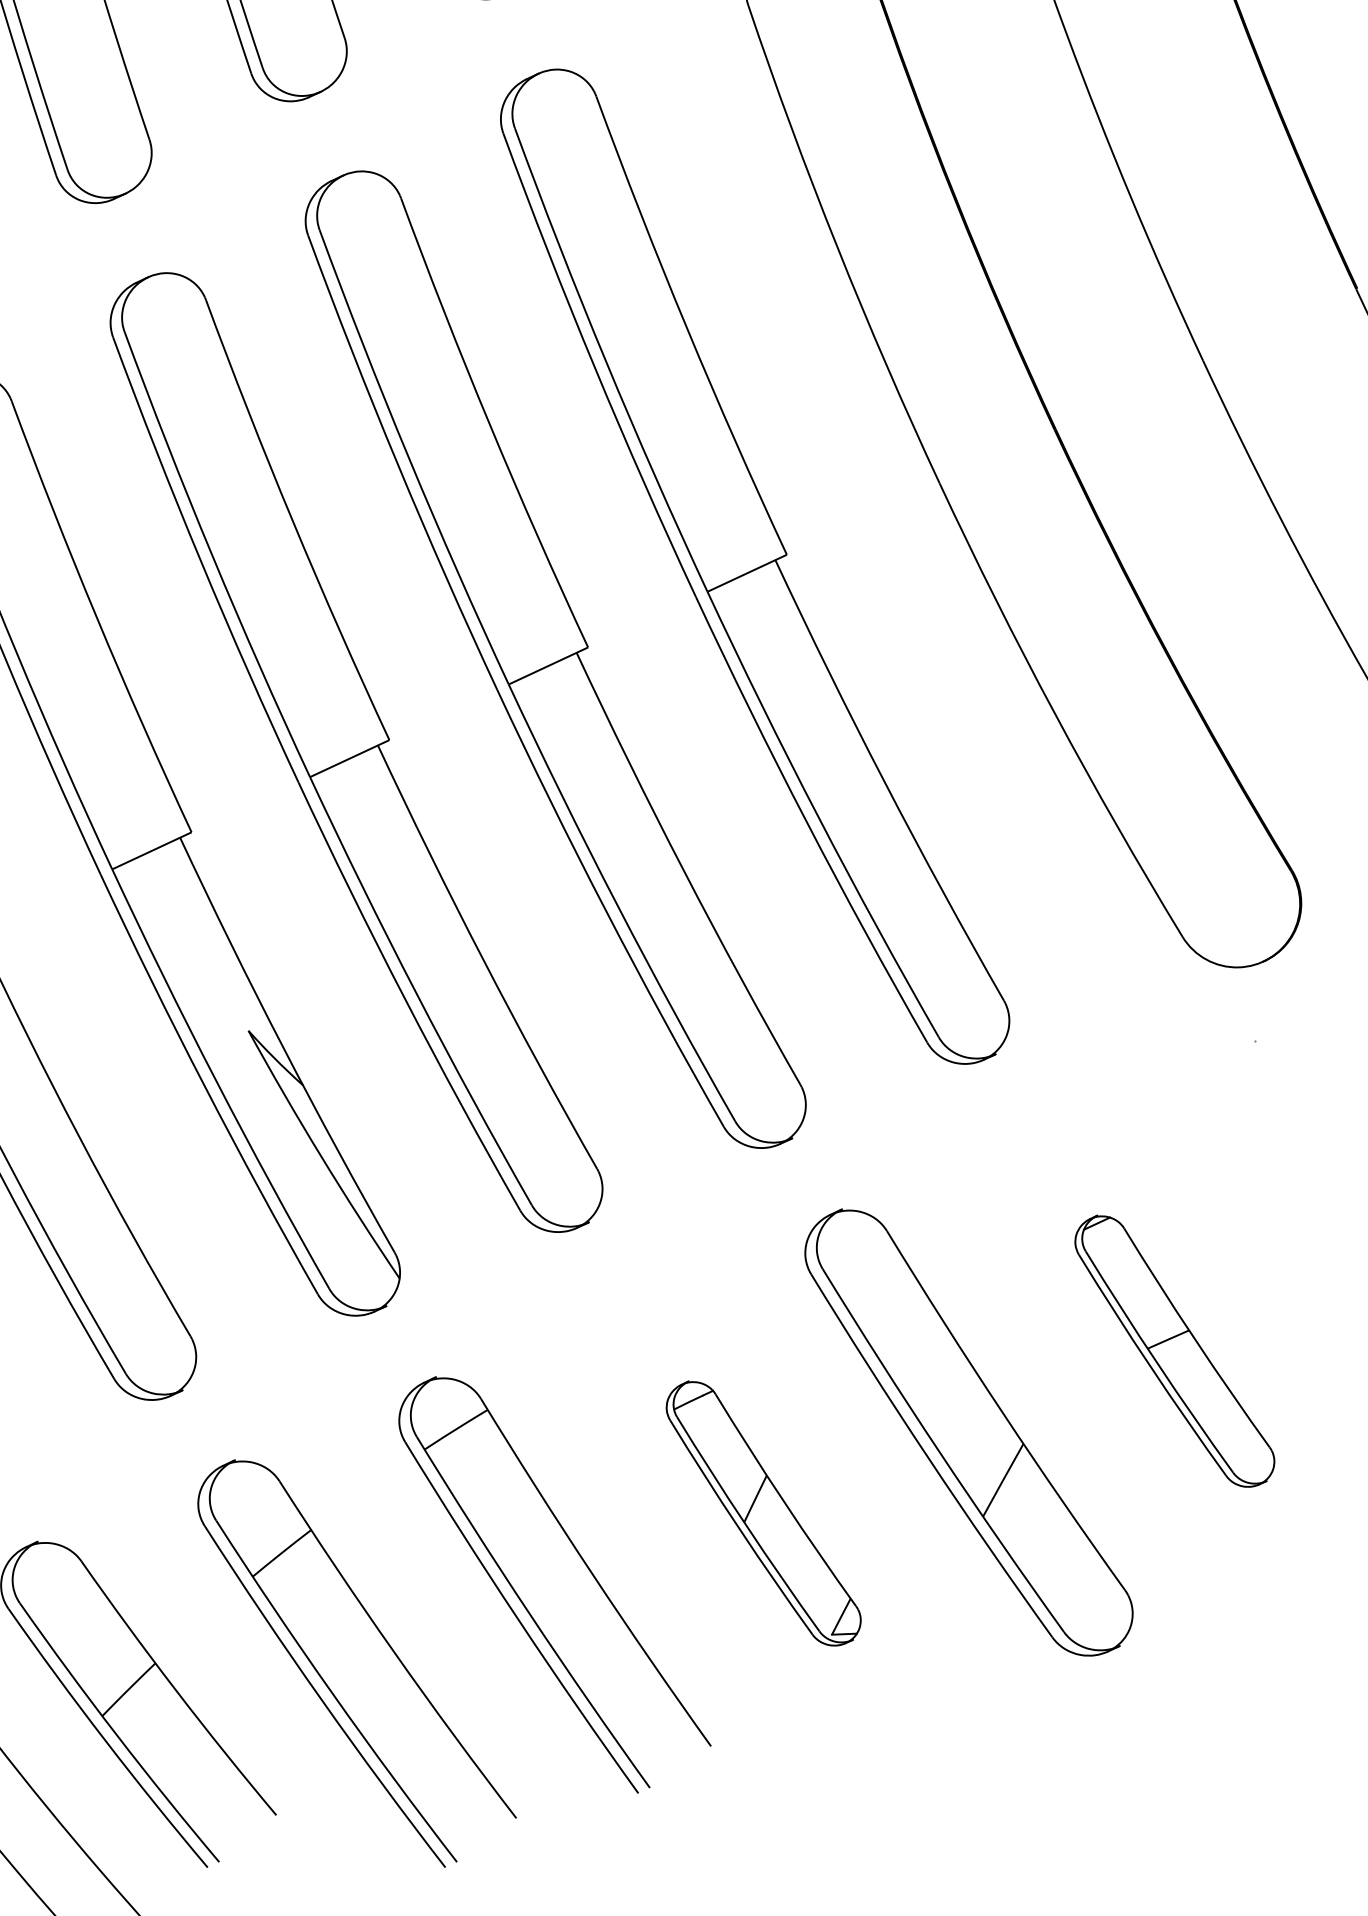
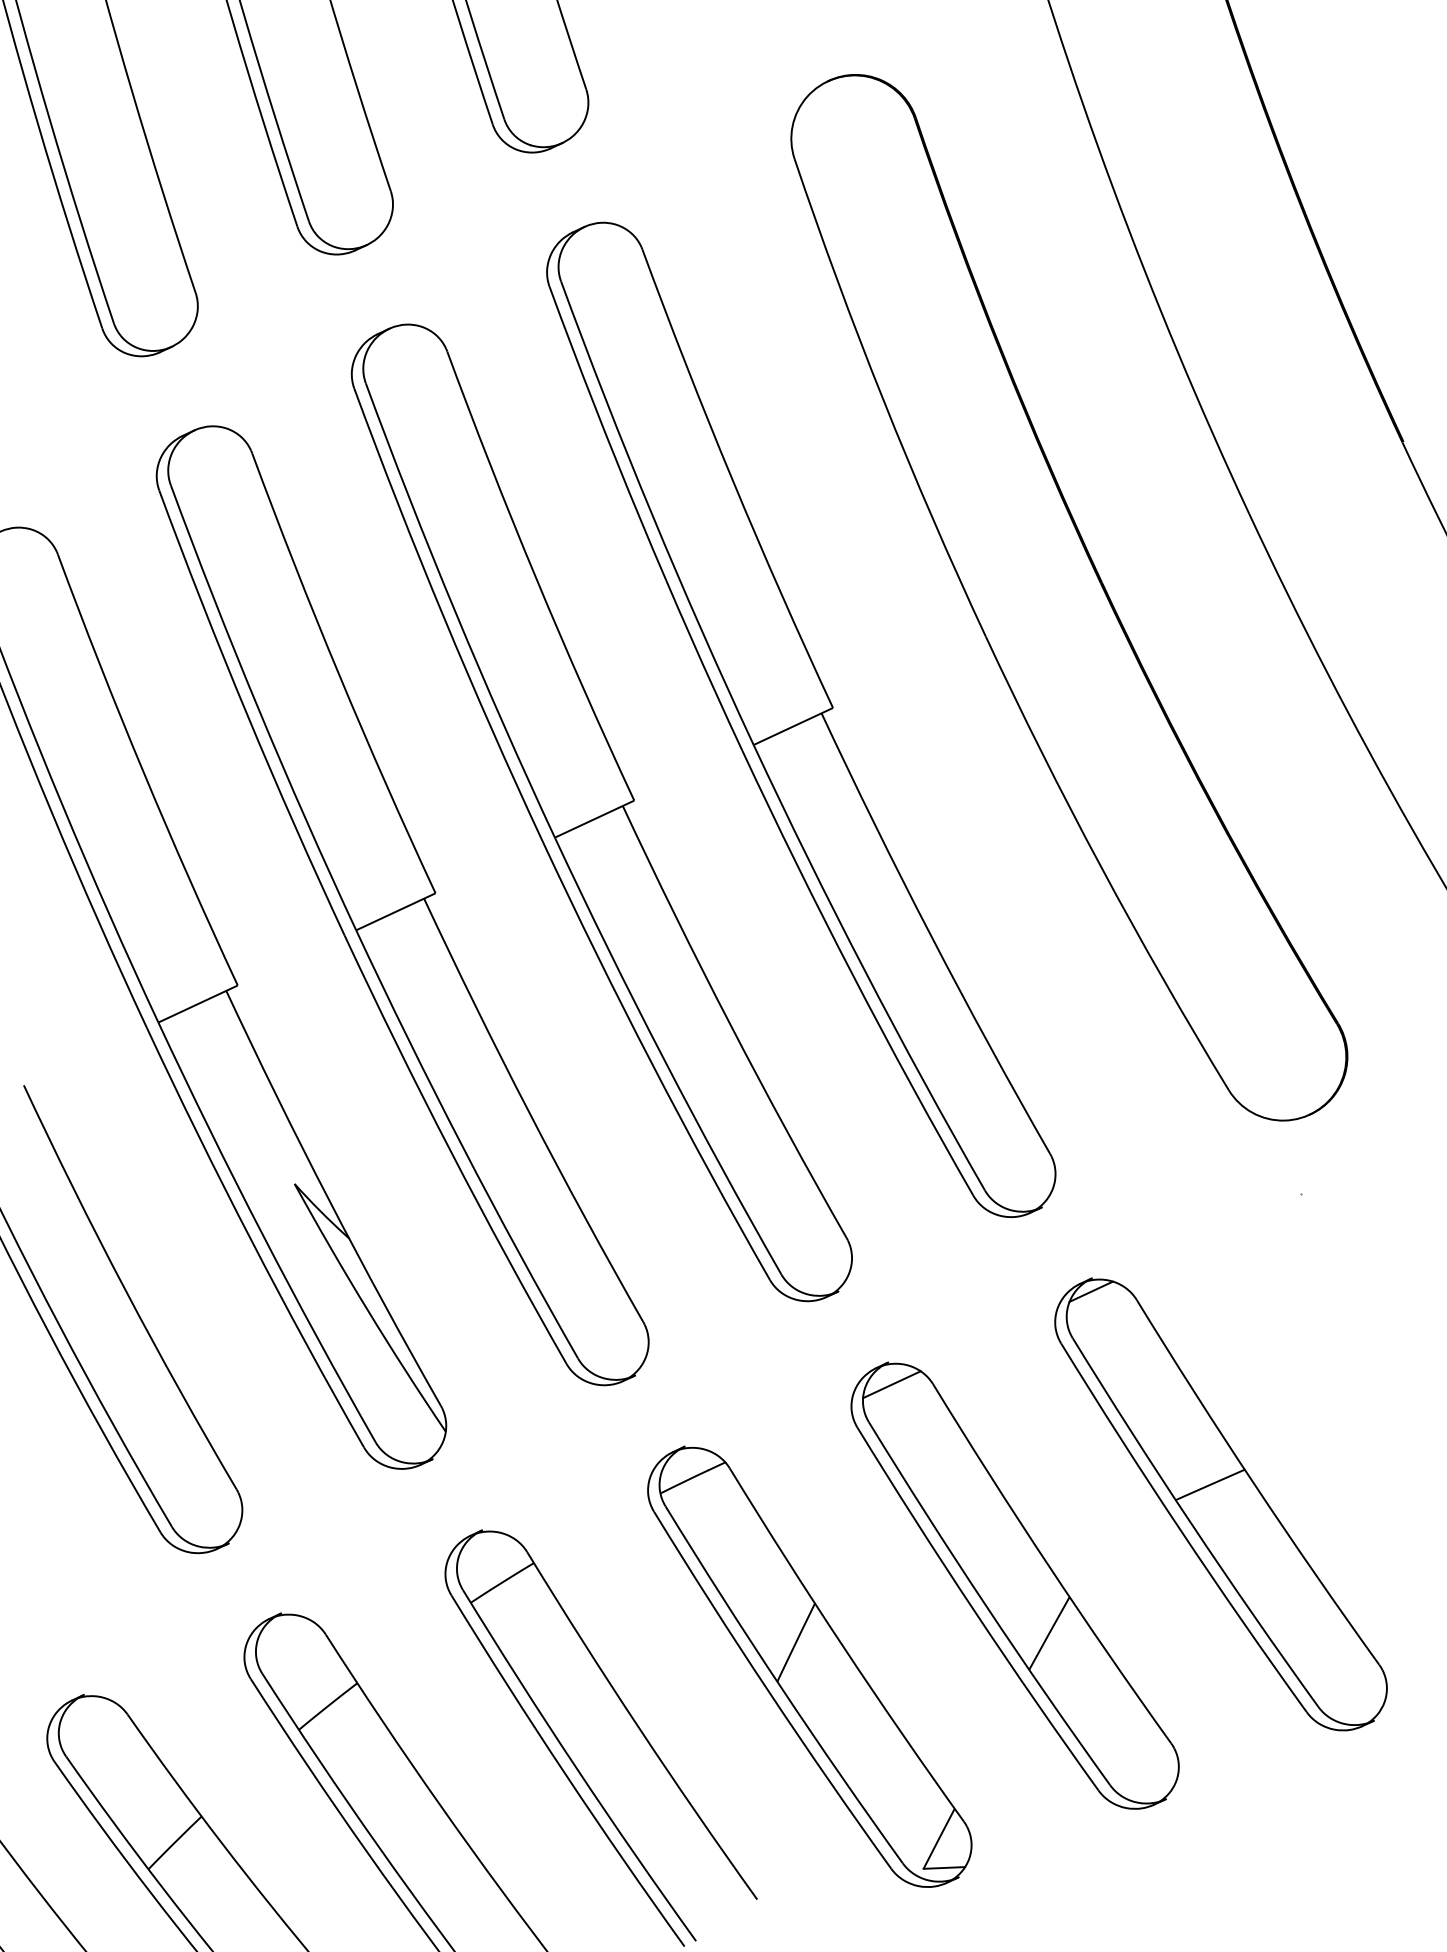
line: (845, 1231) -> (891, 1384), added
part: (1174, 1351) -> (1220, 1504), size x1.67
part: (763, 1513) -> (809, 1666), size x1.67

